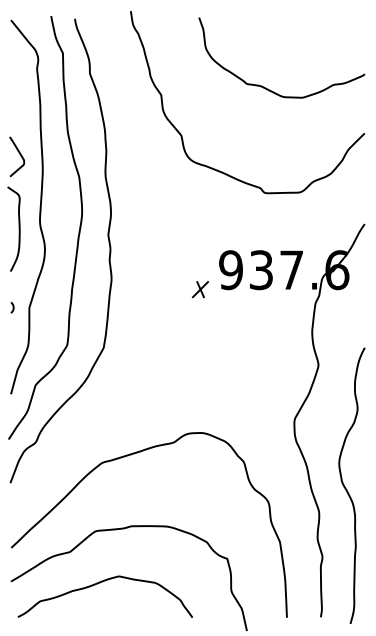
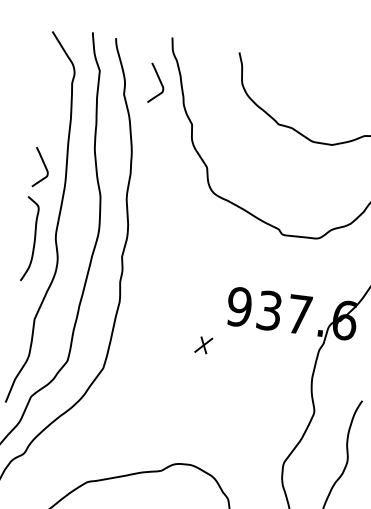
curve: (123, 56) -> (159, 81), added
part: (199, 289) -> (202, 345), moved
curve: (12, 307) -> (17, 316), removed

